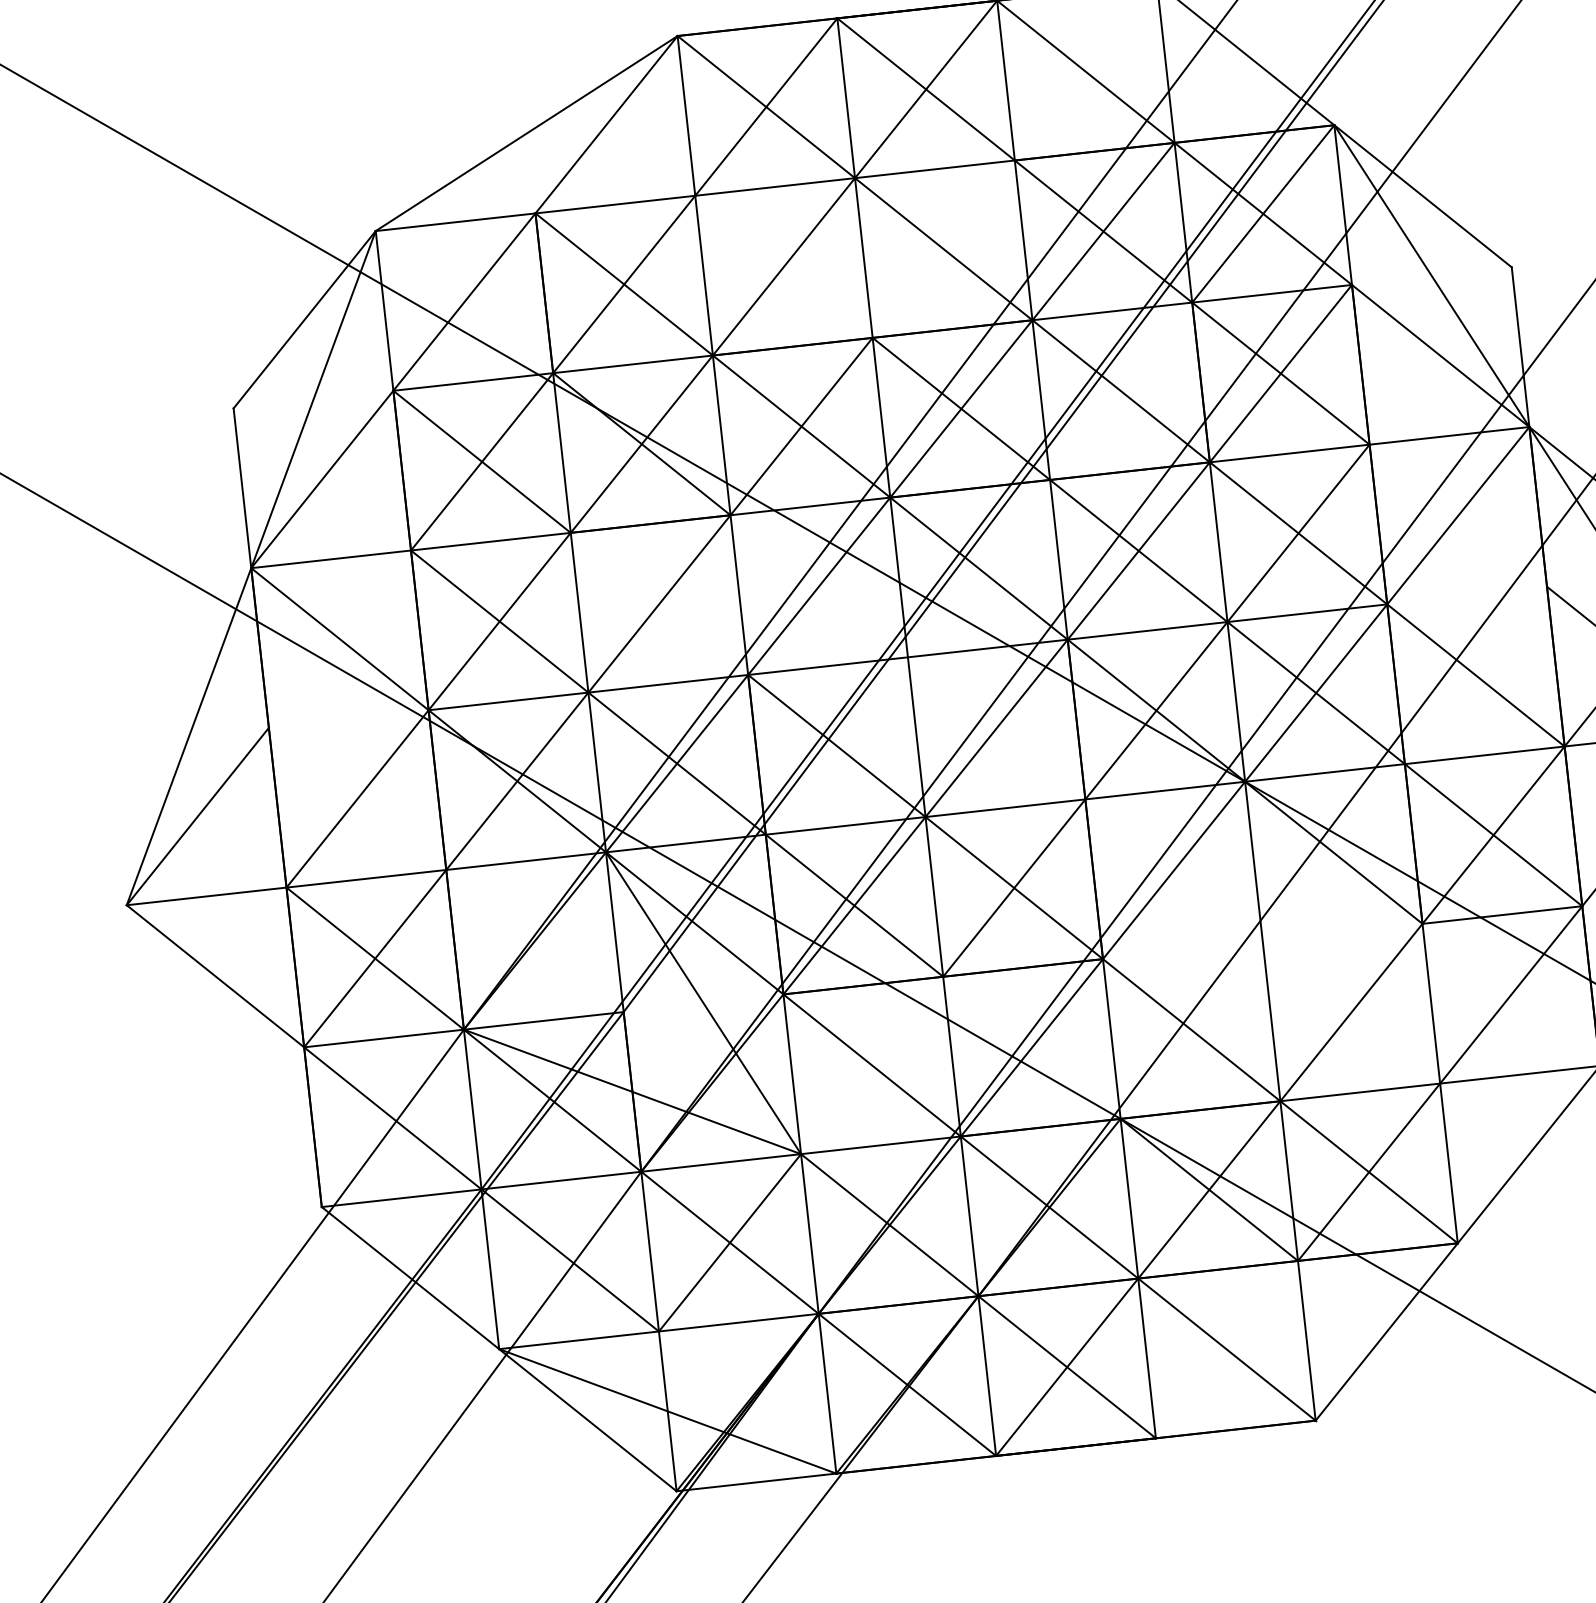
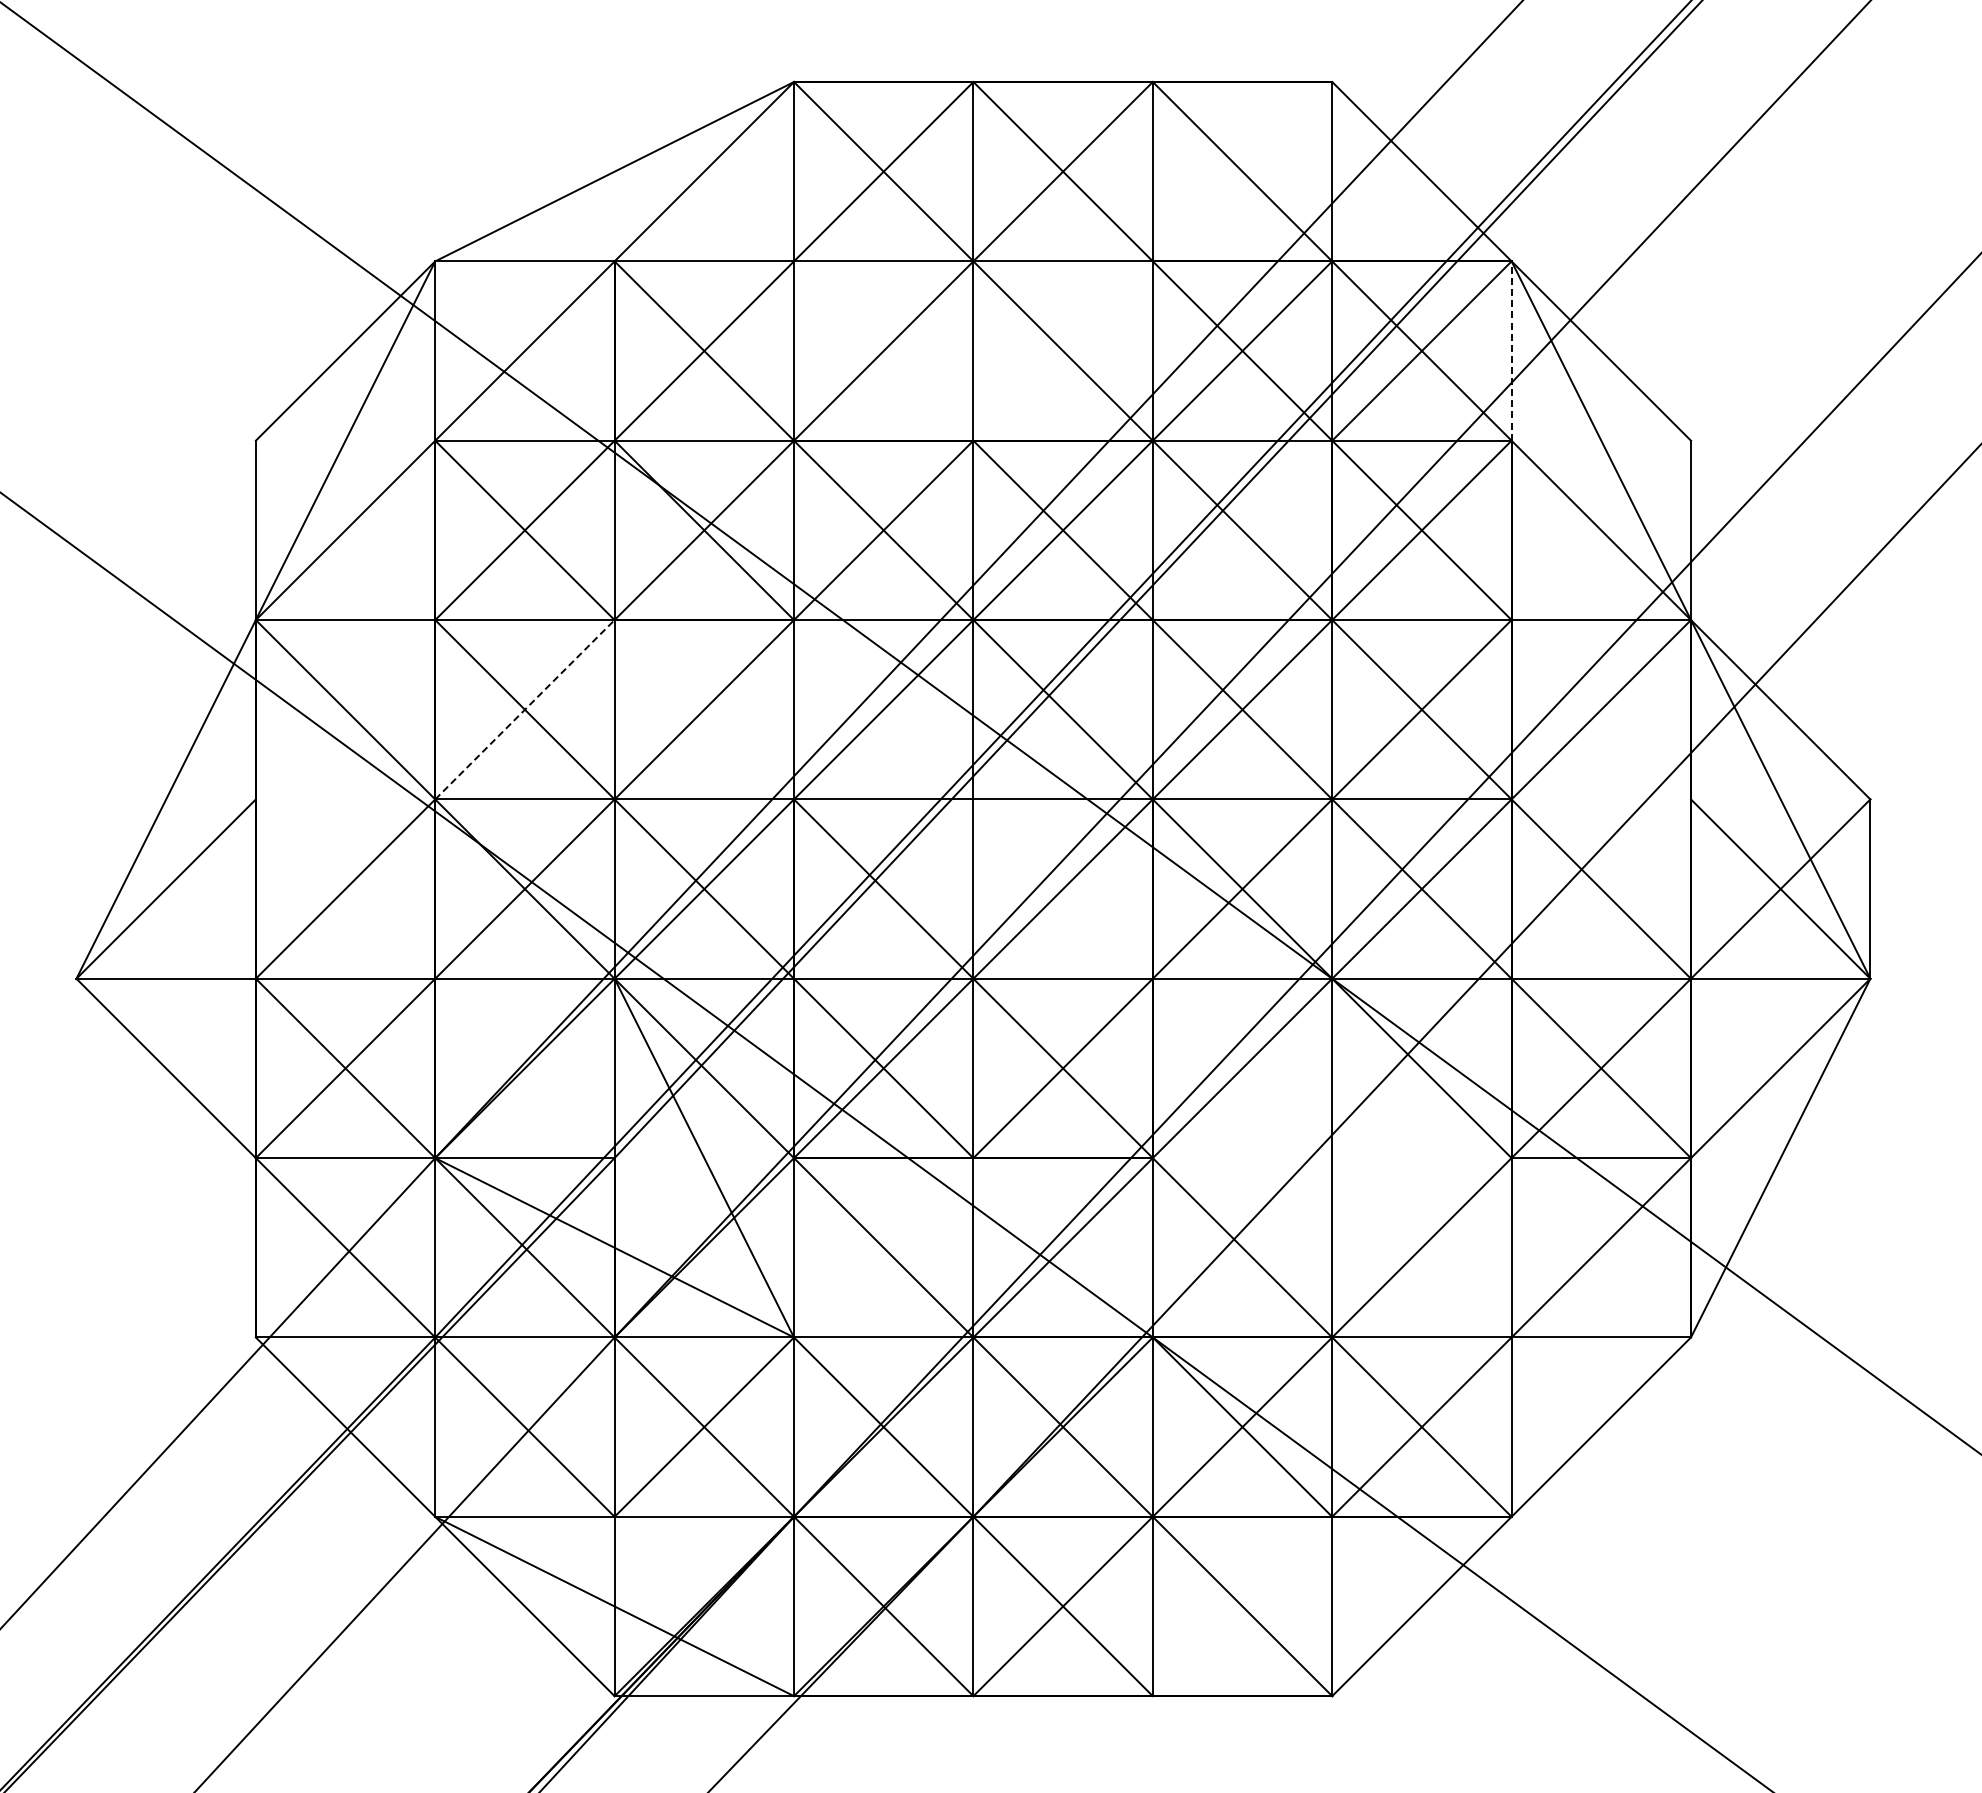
line: (1343, 205) -> (1511, 351), solid -> dashed
line: (499, 621) -> (524, 709), solid -> dashed

